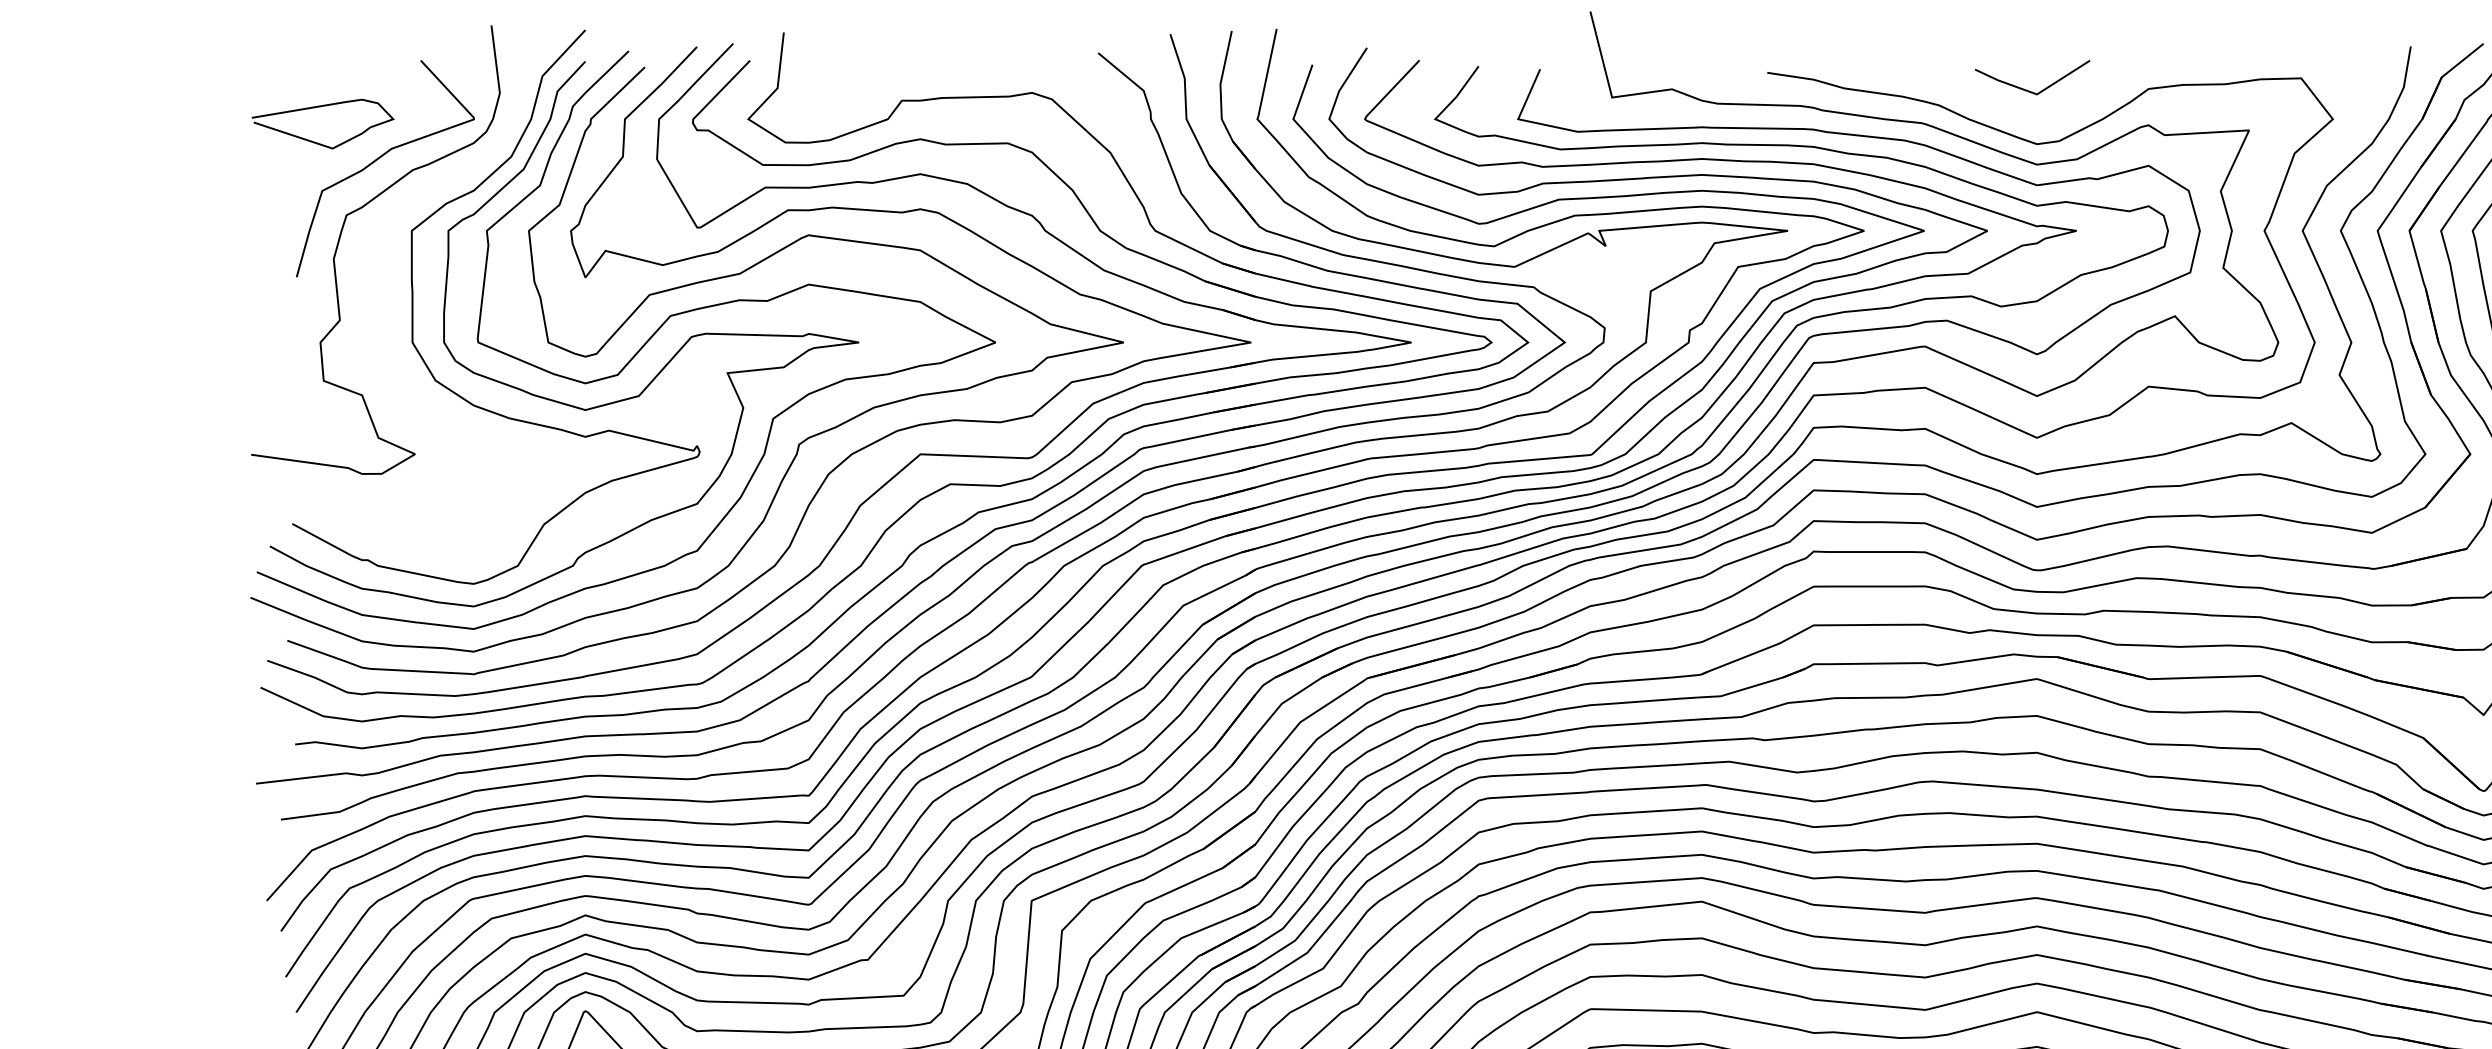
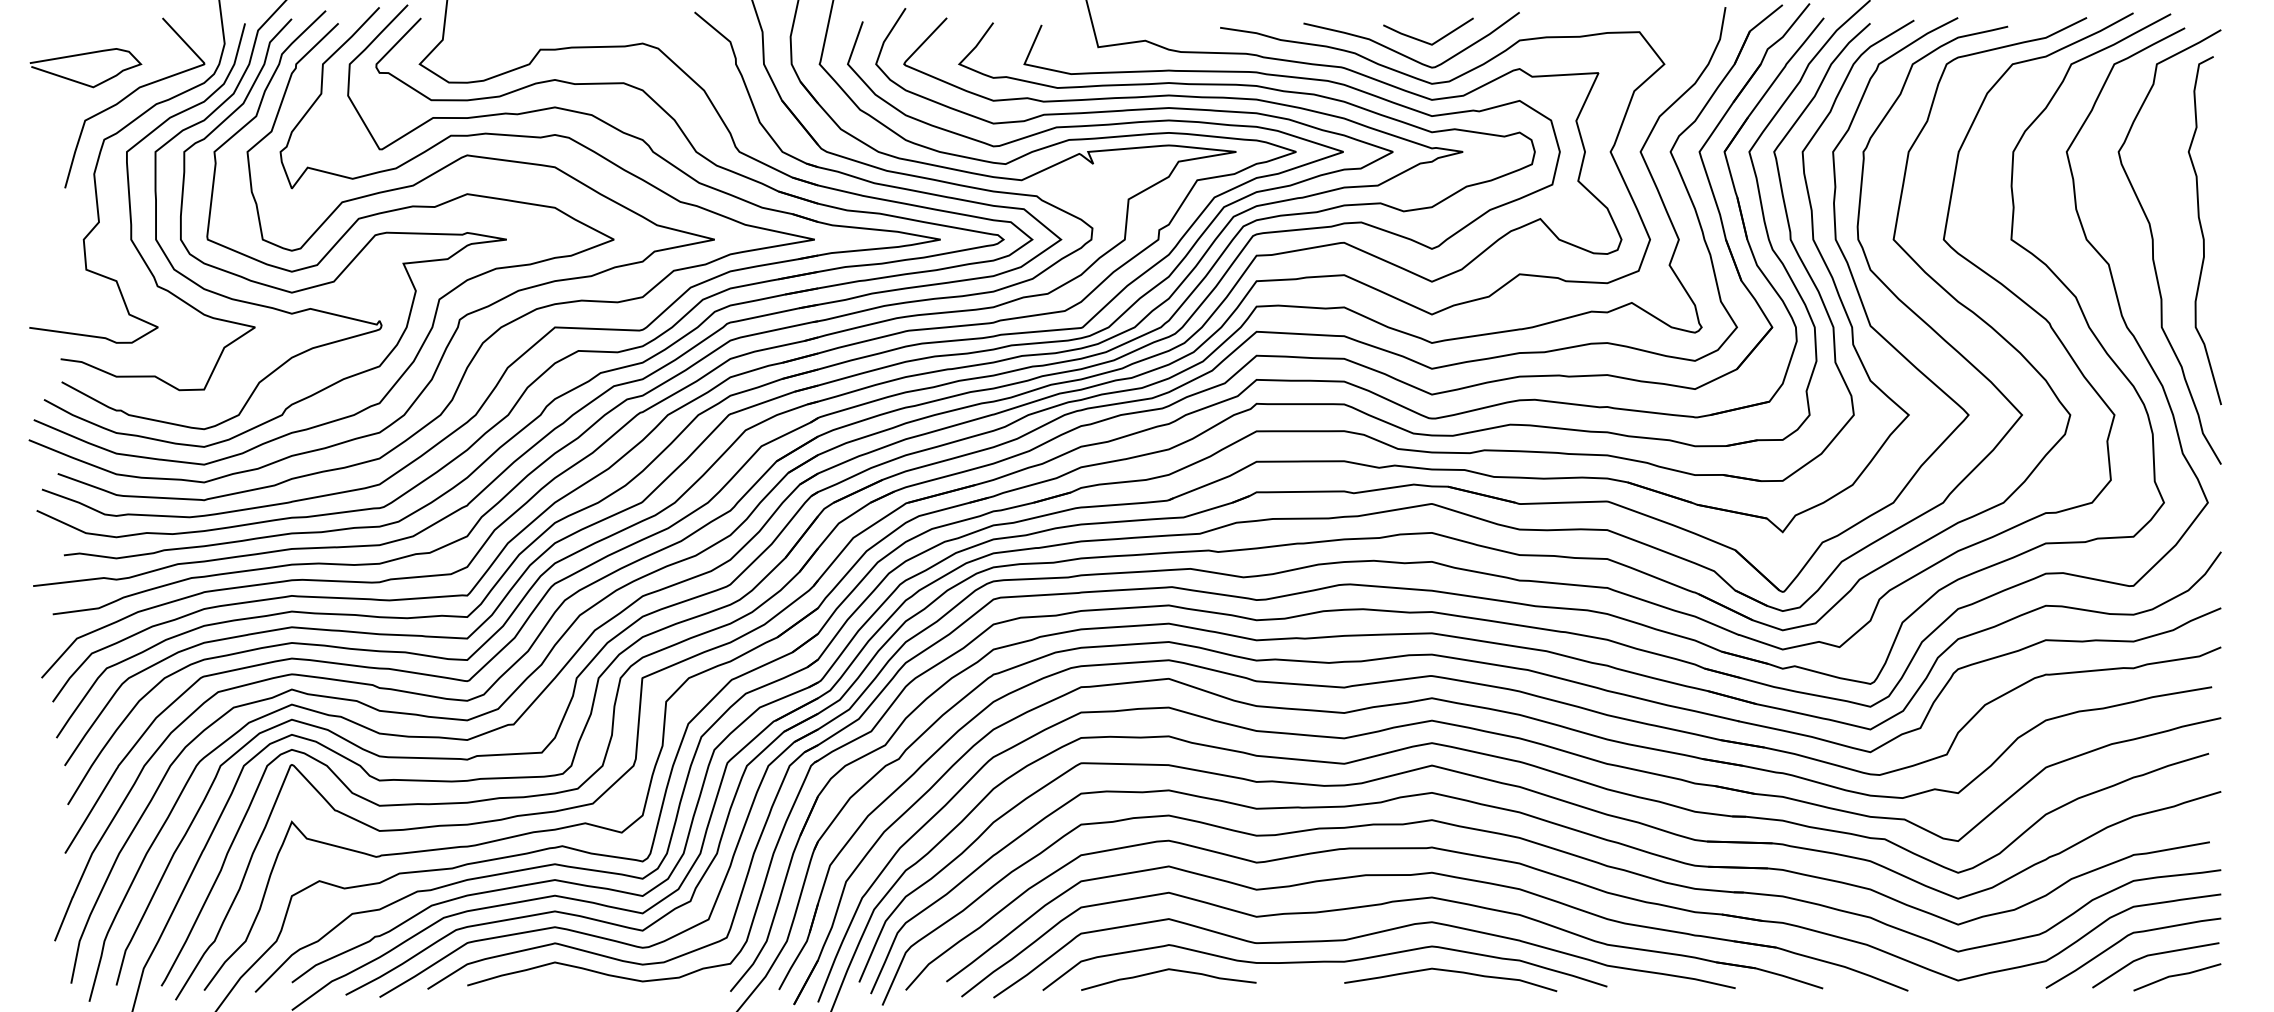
curve: (2002, 106) -> (1404, 54), added
curve: (381, 304) -> (131, 209), added

